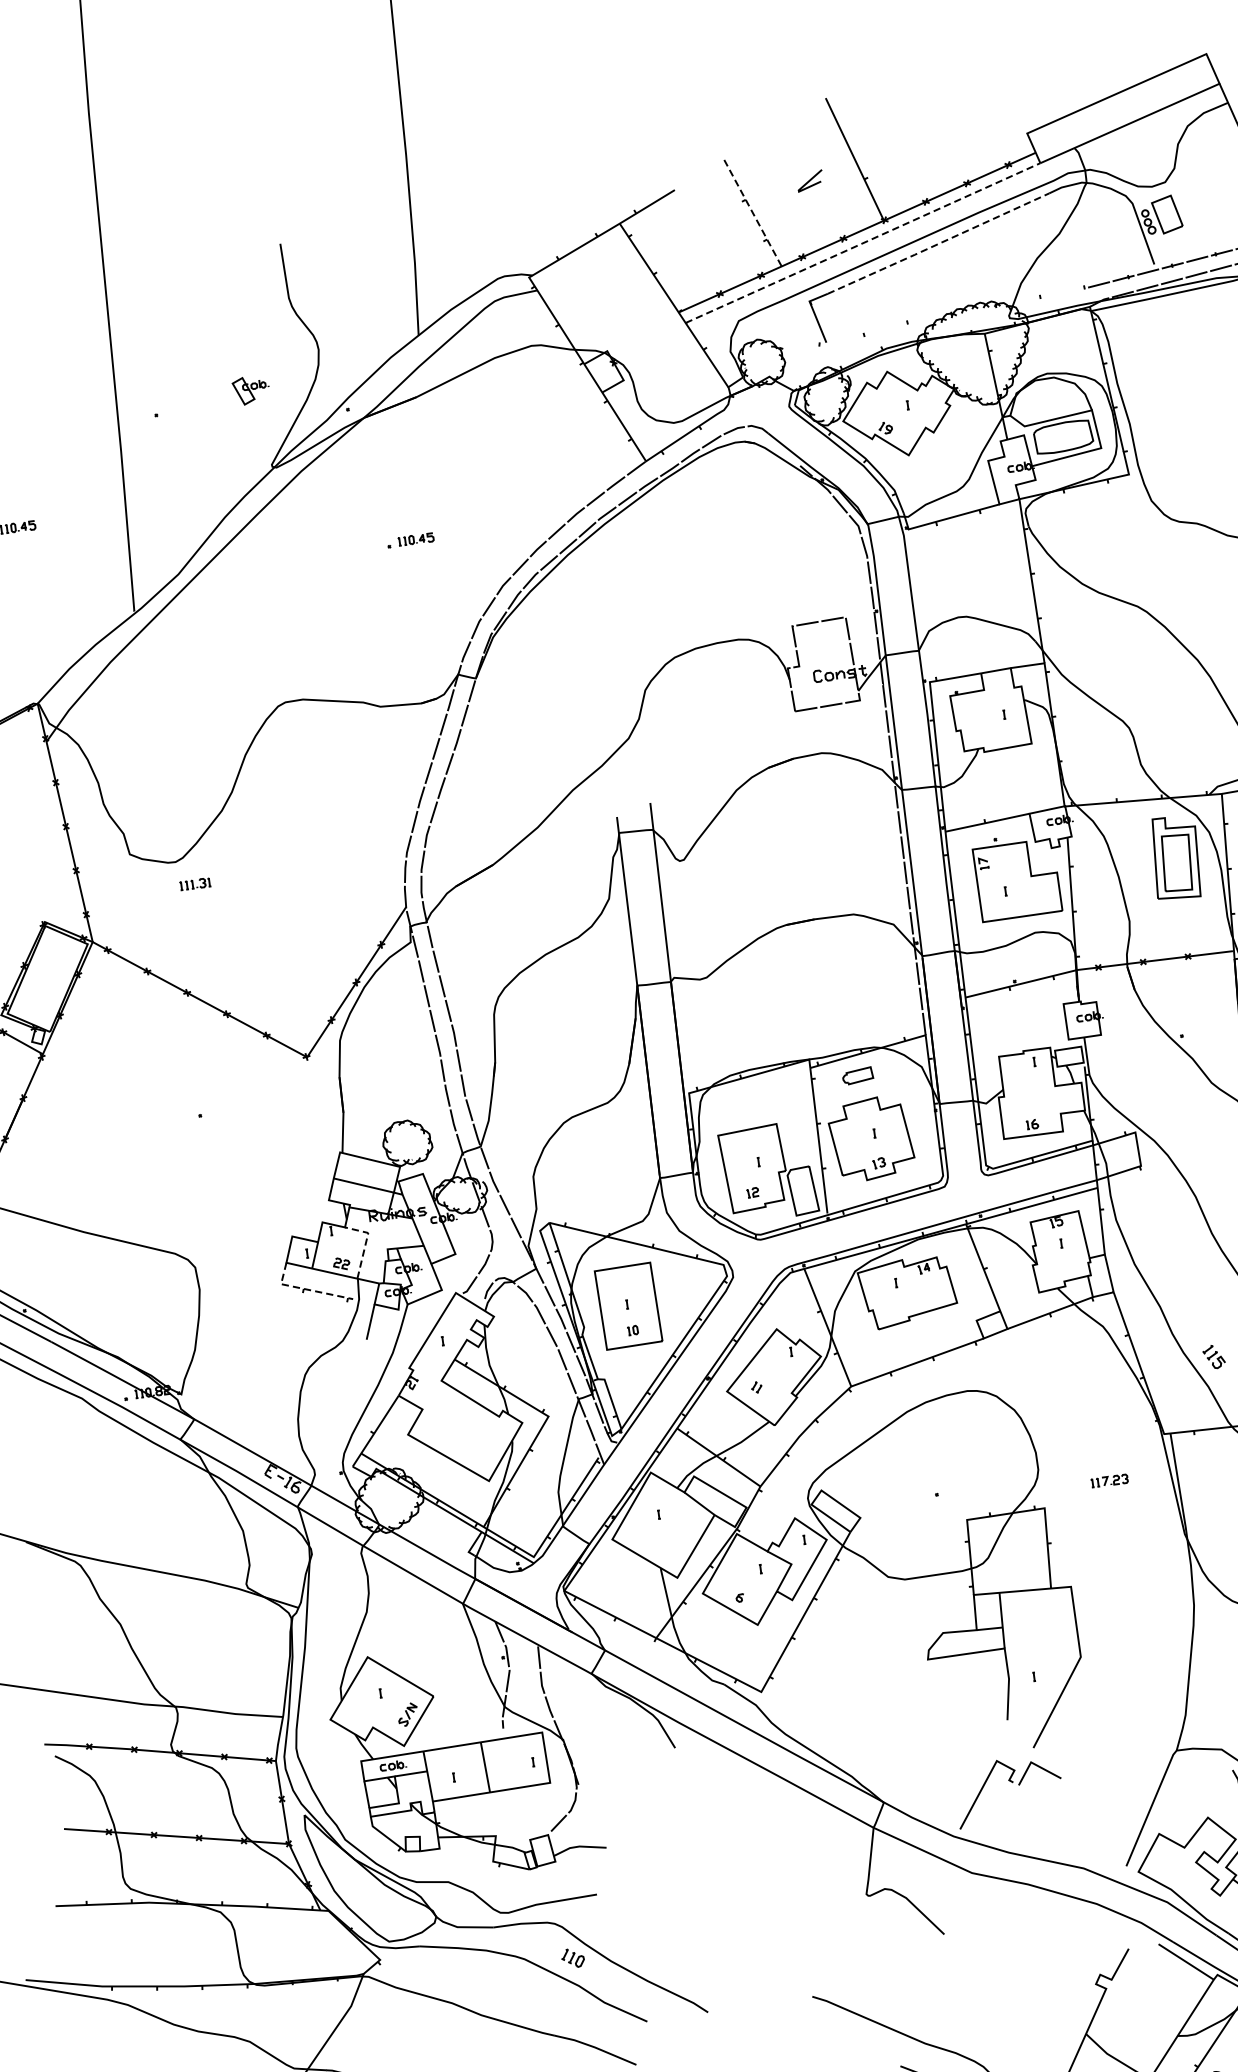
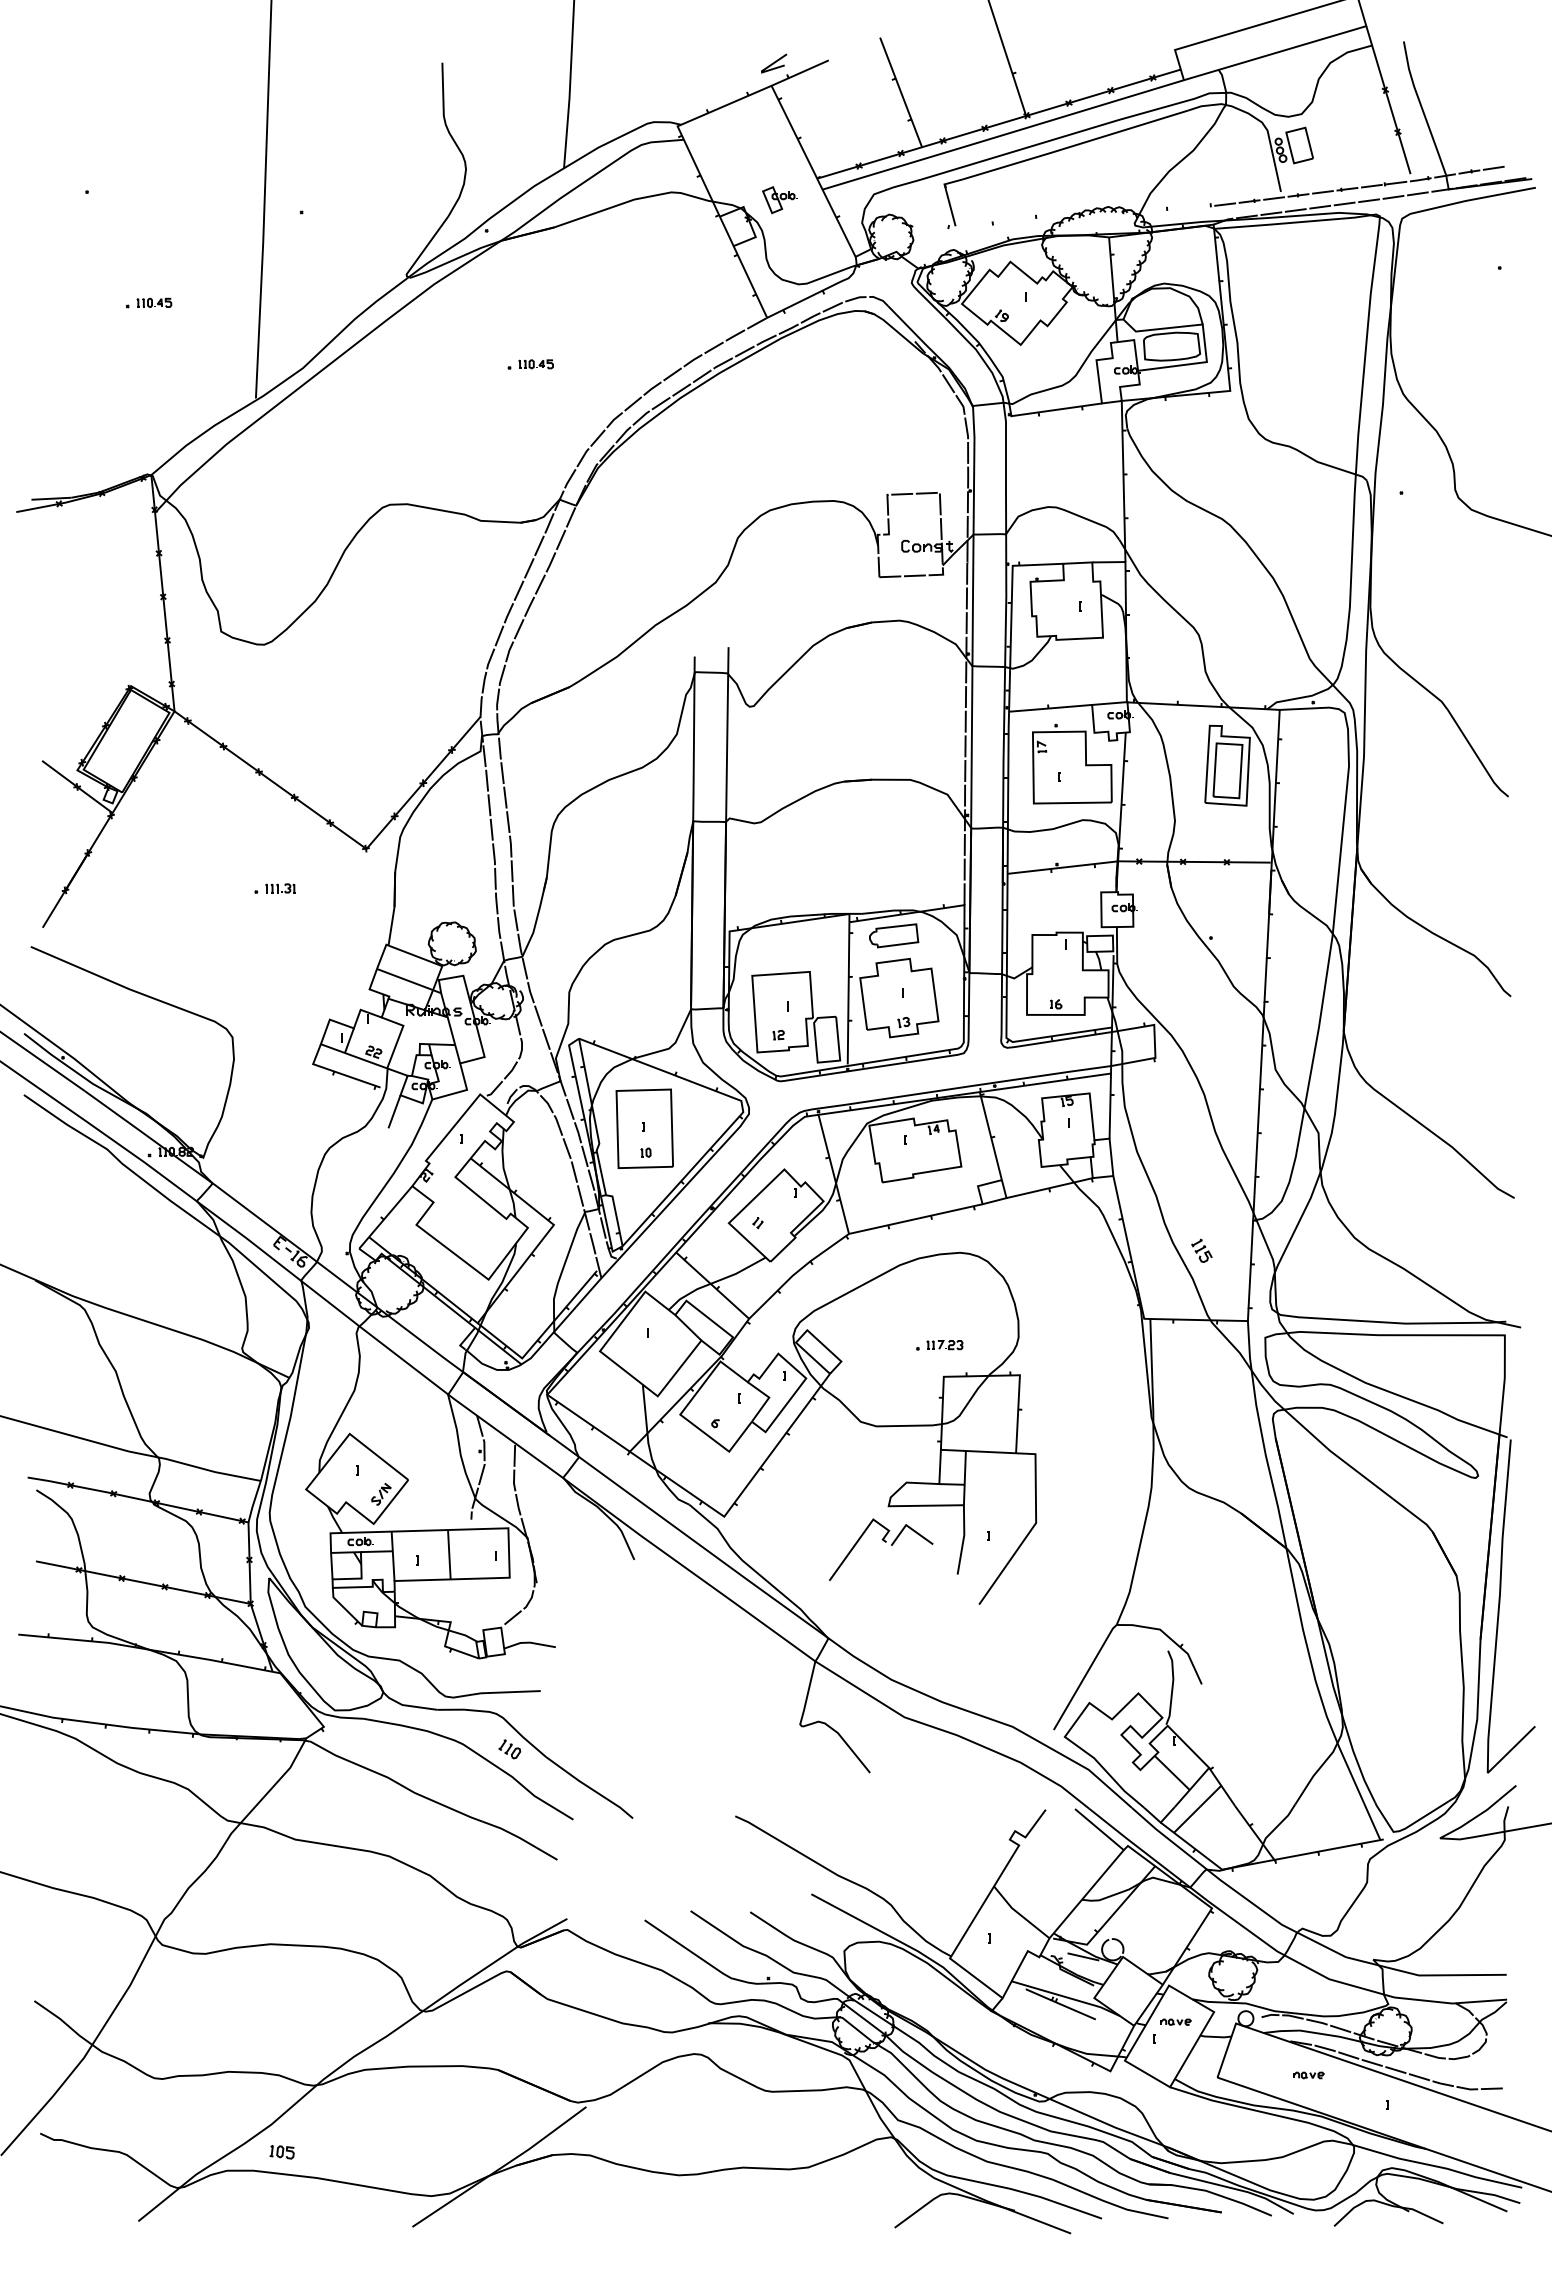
line: (810, 180) -> (774, 63), moved
line: (753, 214) -> (901, 93), dashed -> solid
line: (862, 243) -> (1002, 135), dashed -> solid
line: (938, 244) -> (1075, 145), dashed -> solid
part: (250, 390) -> (779, 200), moved
part: (195, 884) -> (280, 888), moved
part: (858, 1075) -> (894, 935), size x1.67
line: (365, 1243) -> (399, 1035), dashed -> solid
line: (306, 1289) -> (336, 1072), dashed -> solid
part: (1109, 1481) -> (944, 1345), moved
part: (1012, 1782) -> (885, 1542), moved

